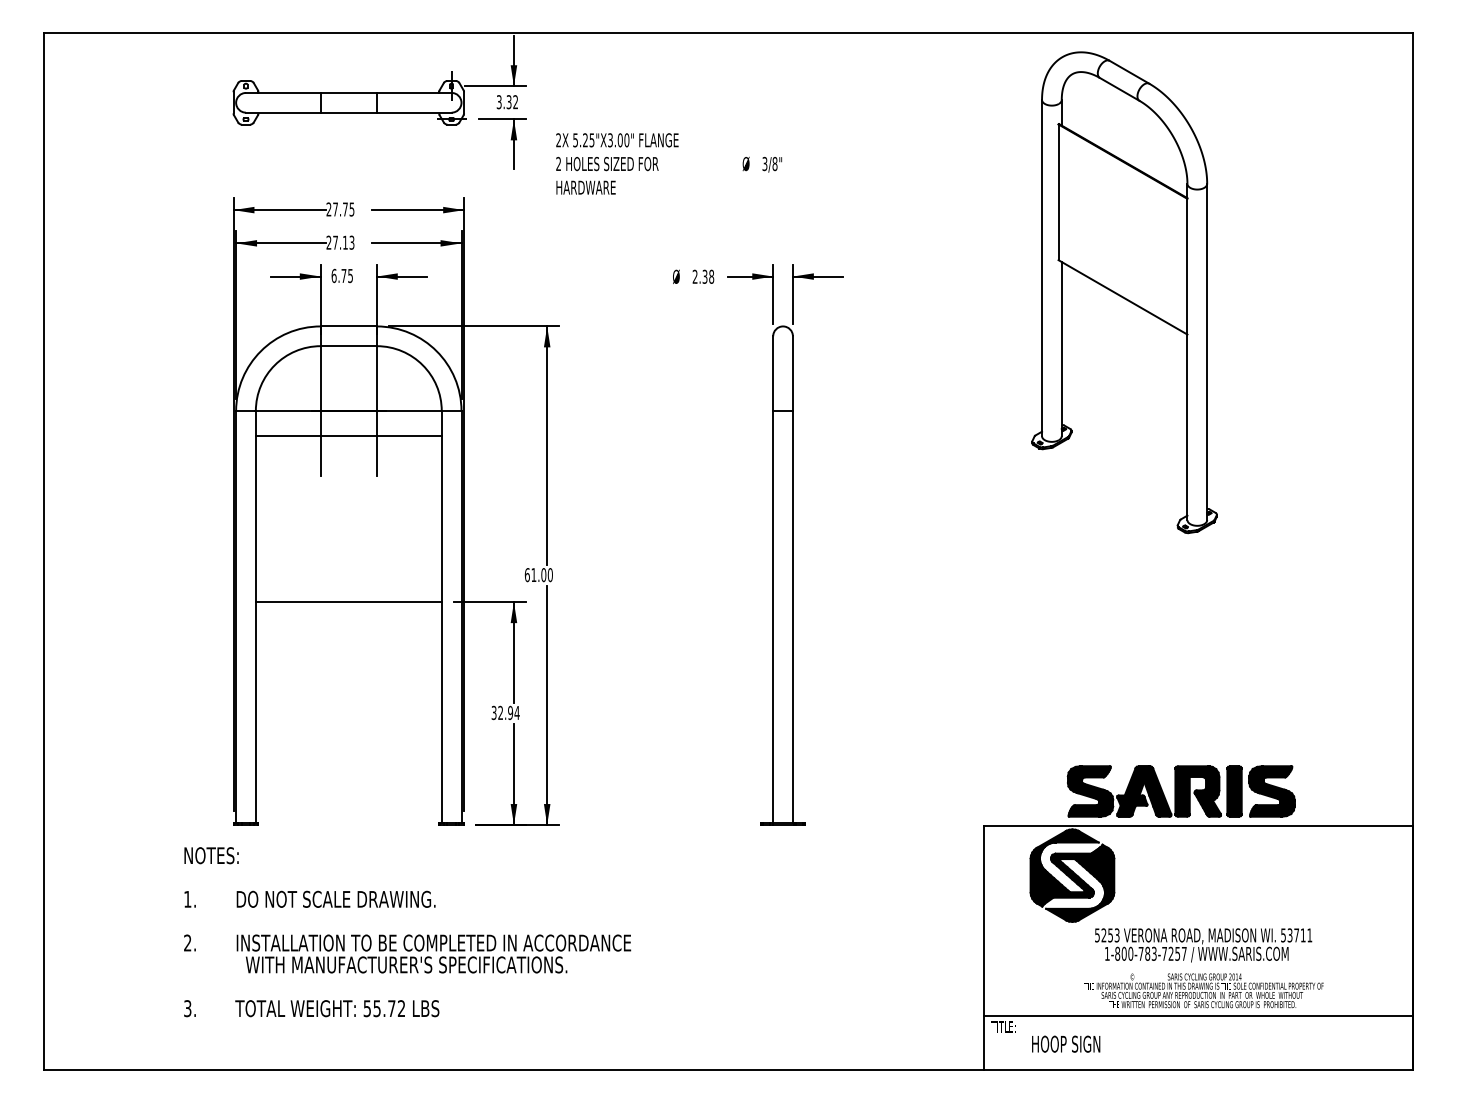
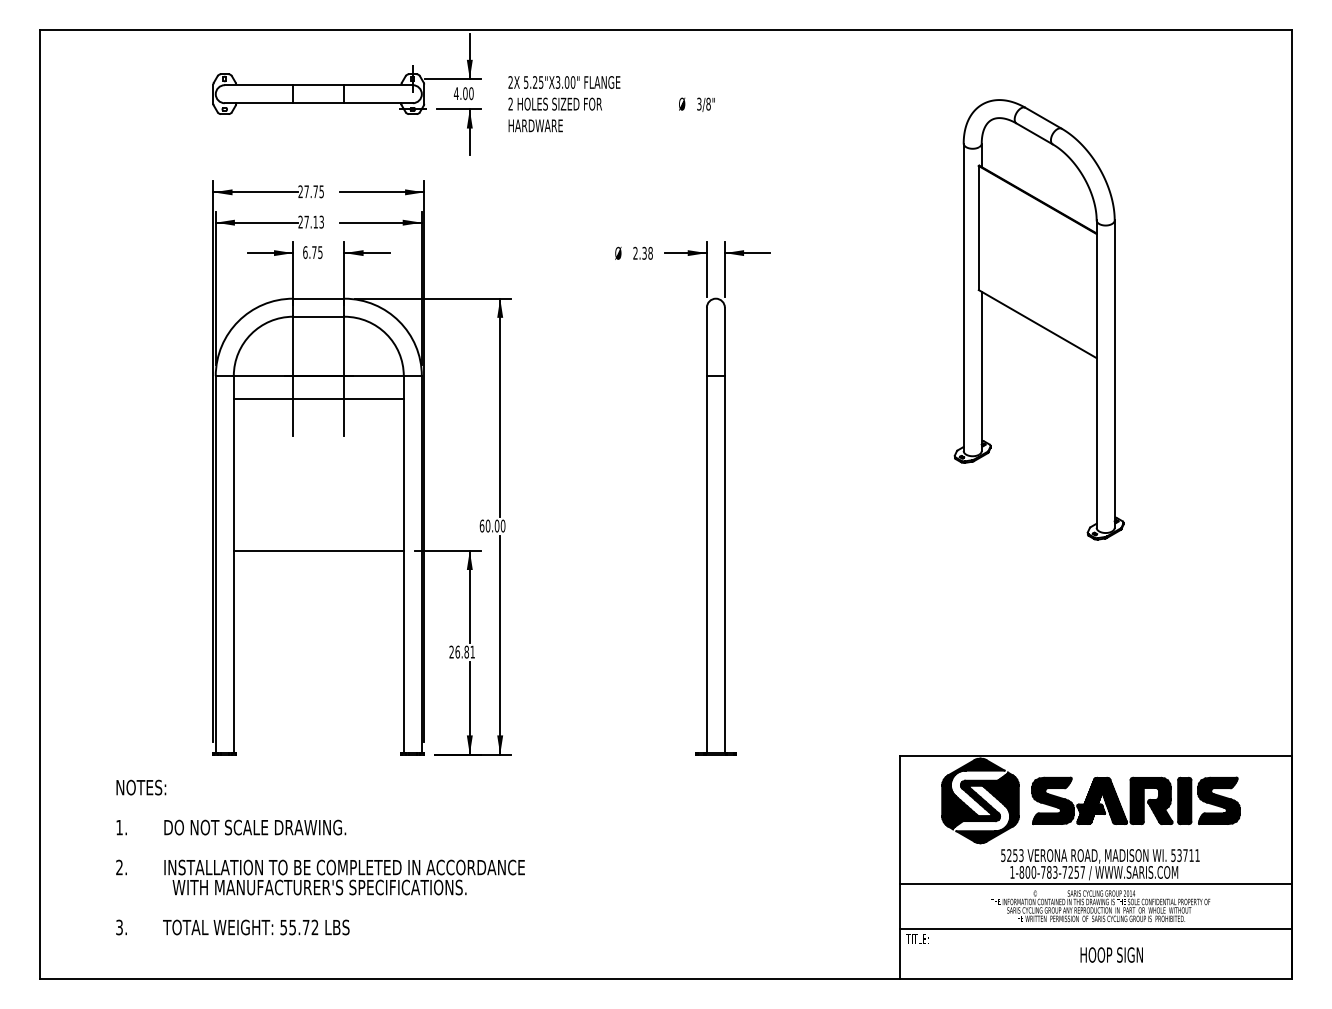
text: (507, 102) -> (463, 93), 3.32 -> 4.00
text: (668, 164) -> (611, 104), moved
part: (1123, 292) -> (1038, 319), moved
text: (533, 574) -> (487, 525), 61.00 -> 60.00
text: (505, 712) -> (462, 651), 32.94 -> 26.81
part: (1180, 790) -> (1135, 800), moved
text: (407, 932) -> (320, 857), moved
line: (1198, 967) -> (1095, 884), added
text: (1065, 1043) -> (1111, 954), moved

